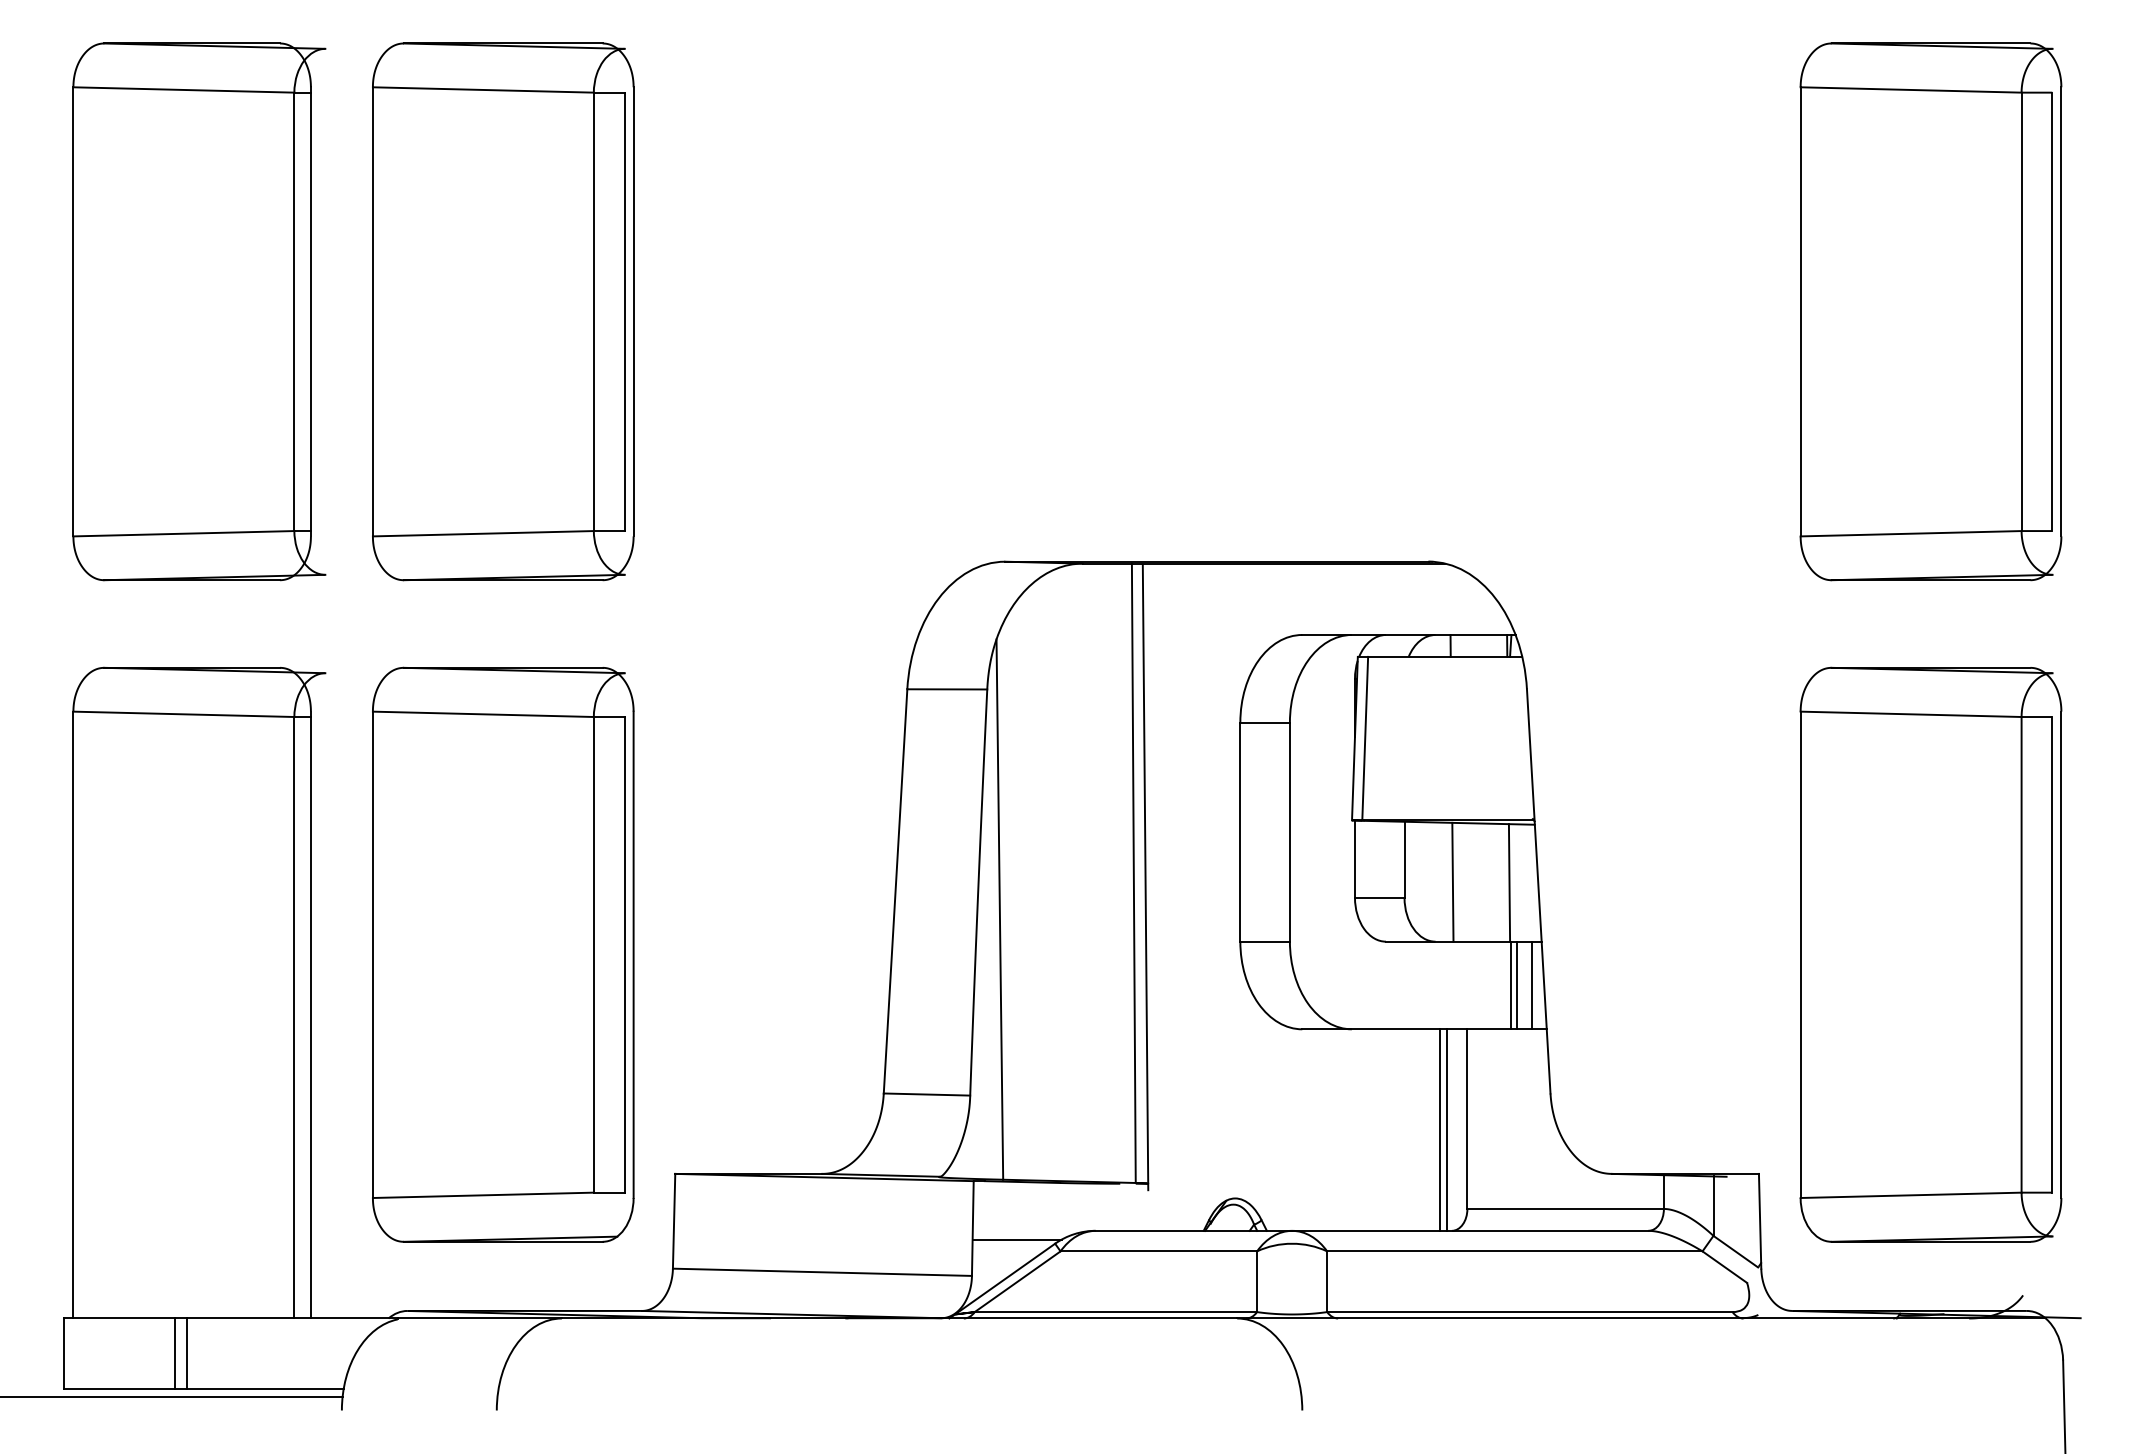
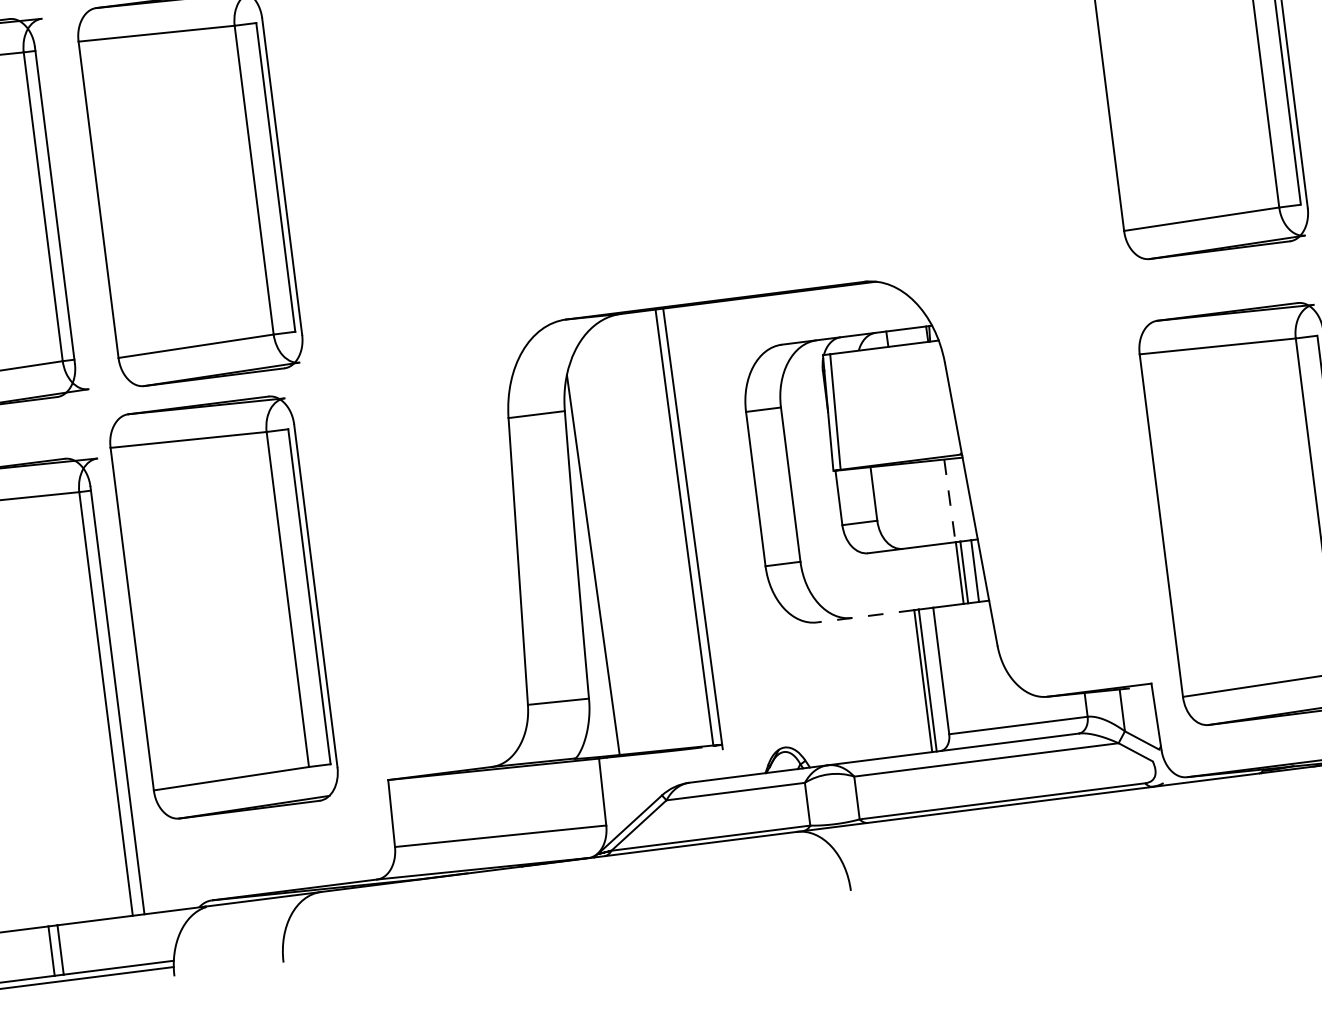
line: (1452, 881) -> (909, 504), removed
line: (1509, 882) -> (949, 500), solid -> dashed
part: (503, 954) -> (224, 607), moved
line: (1370, 1029) -> (865, 616), solid -> dashed
line: (1016, 1239) -> (634, 795), removed

